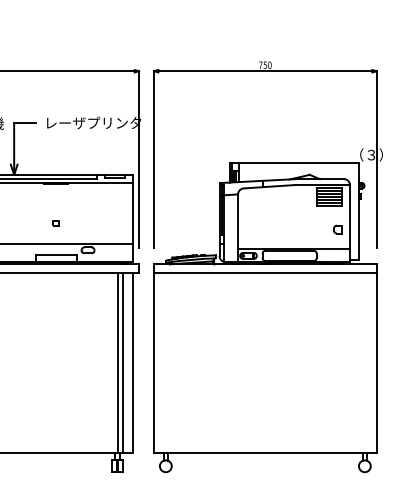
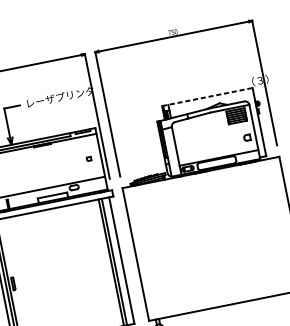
line: (295, 163) -> (207, 97), solid -> dashed
part: (55, 223) -> (88, 159), moved
line: (264, 273) -> (201, 179), removed

